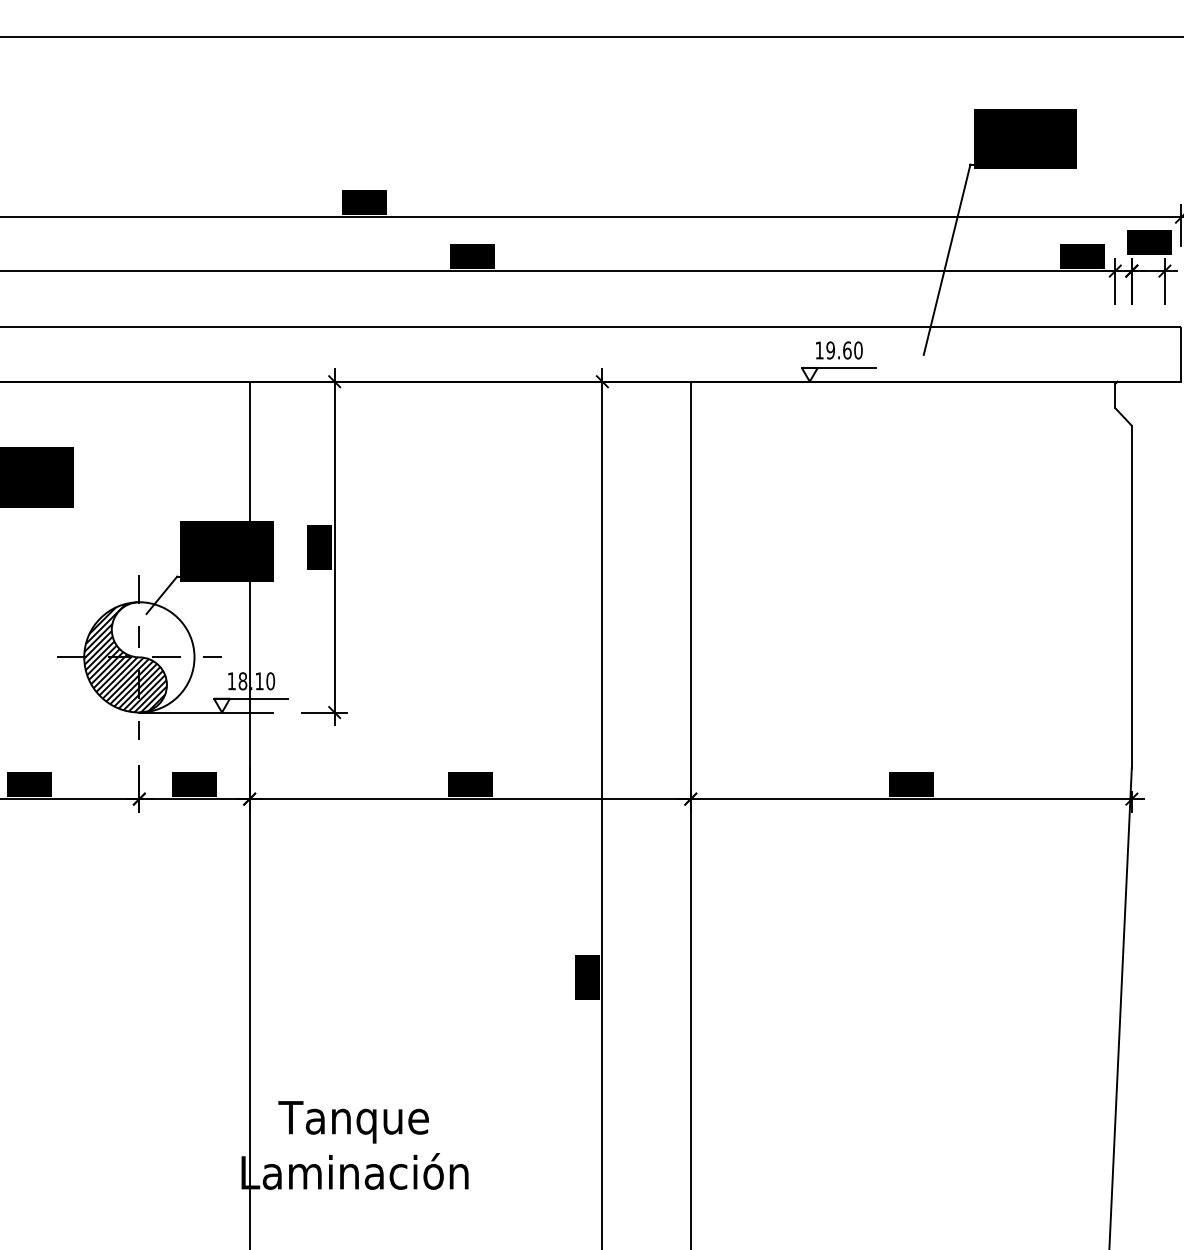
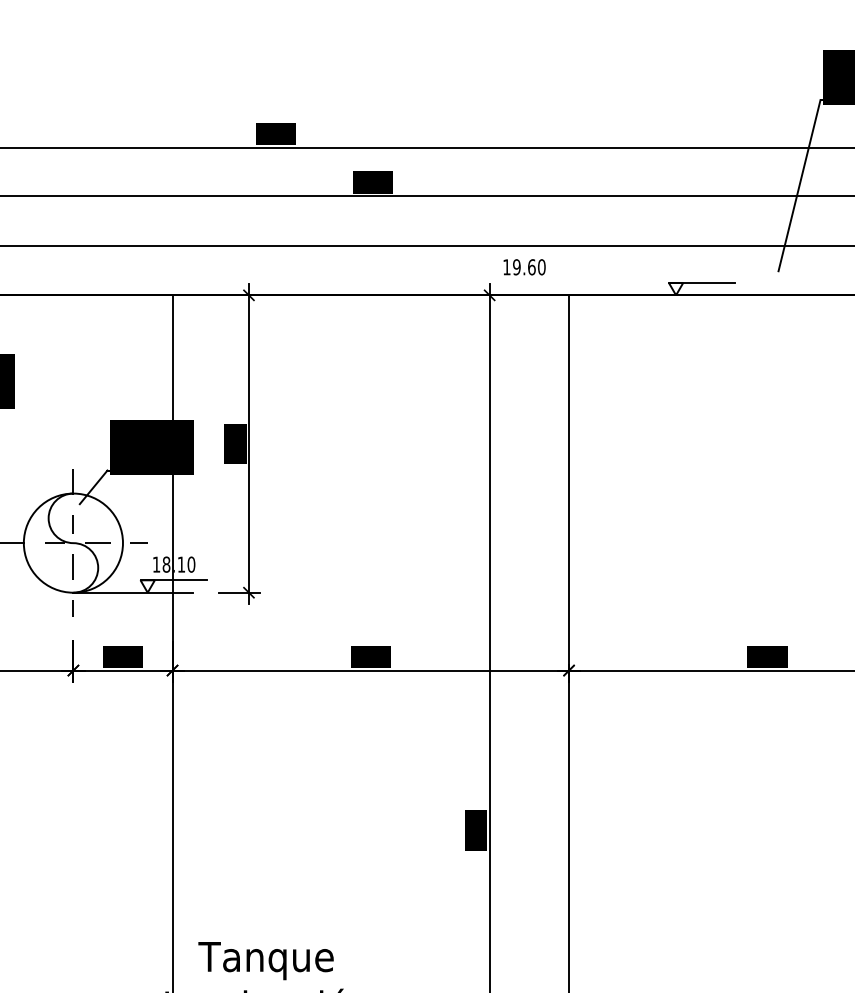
text: (839, 350) -> (524, 267), moved
hatch: (125, 657) -> (60, 543), removed

